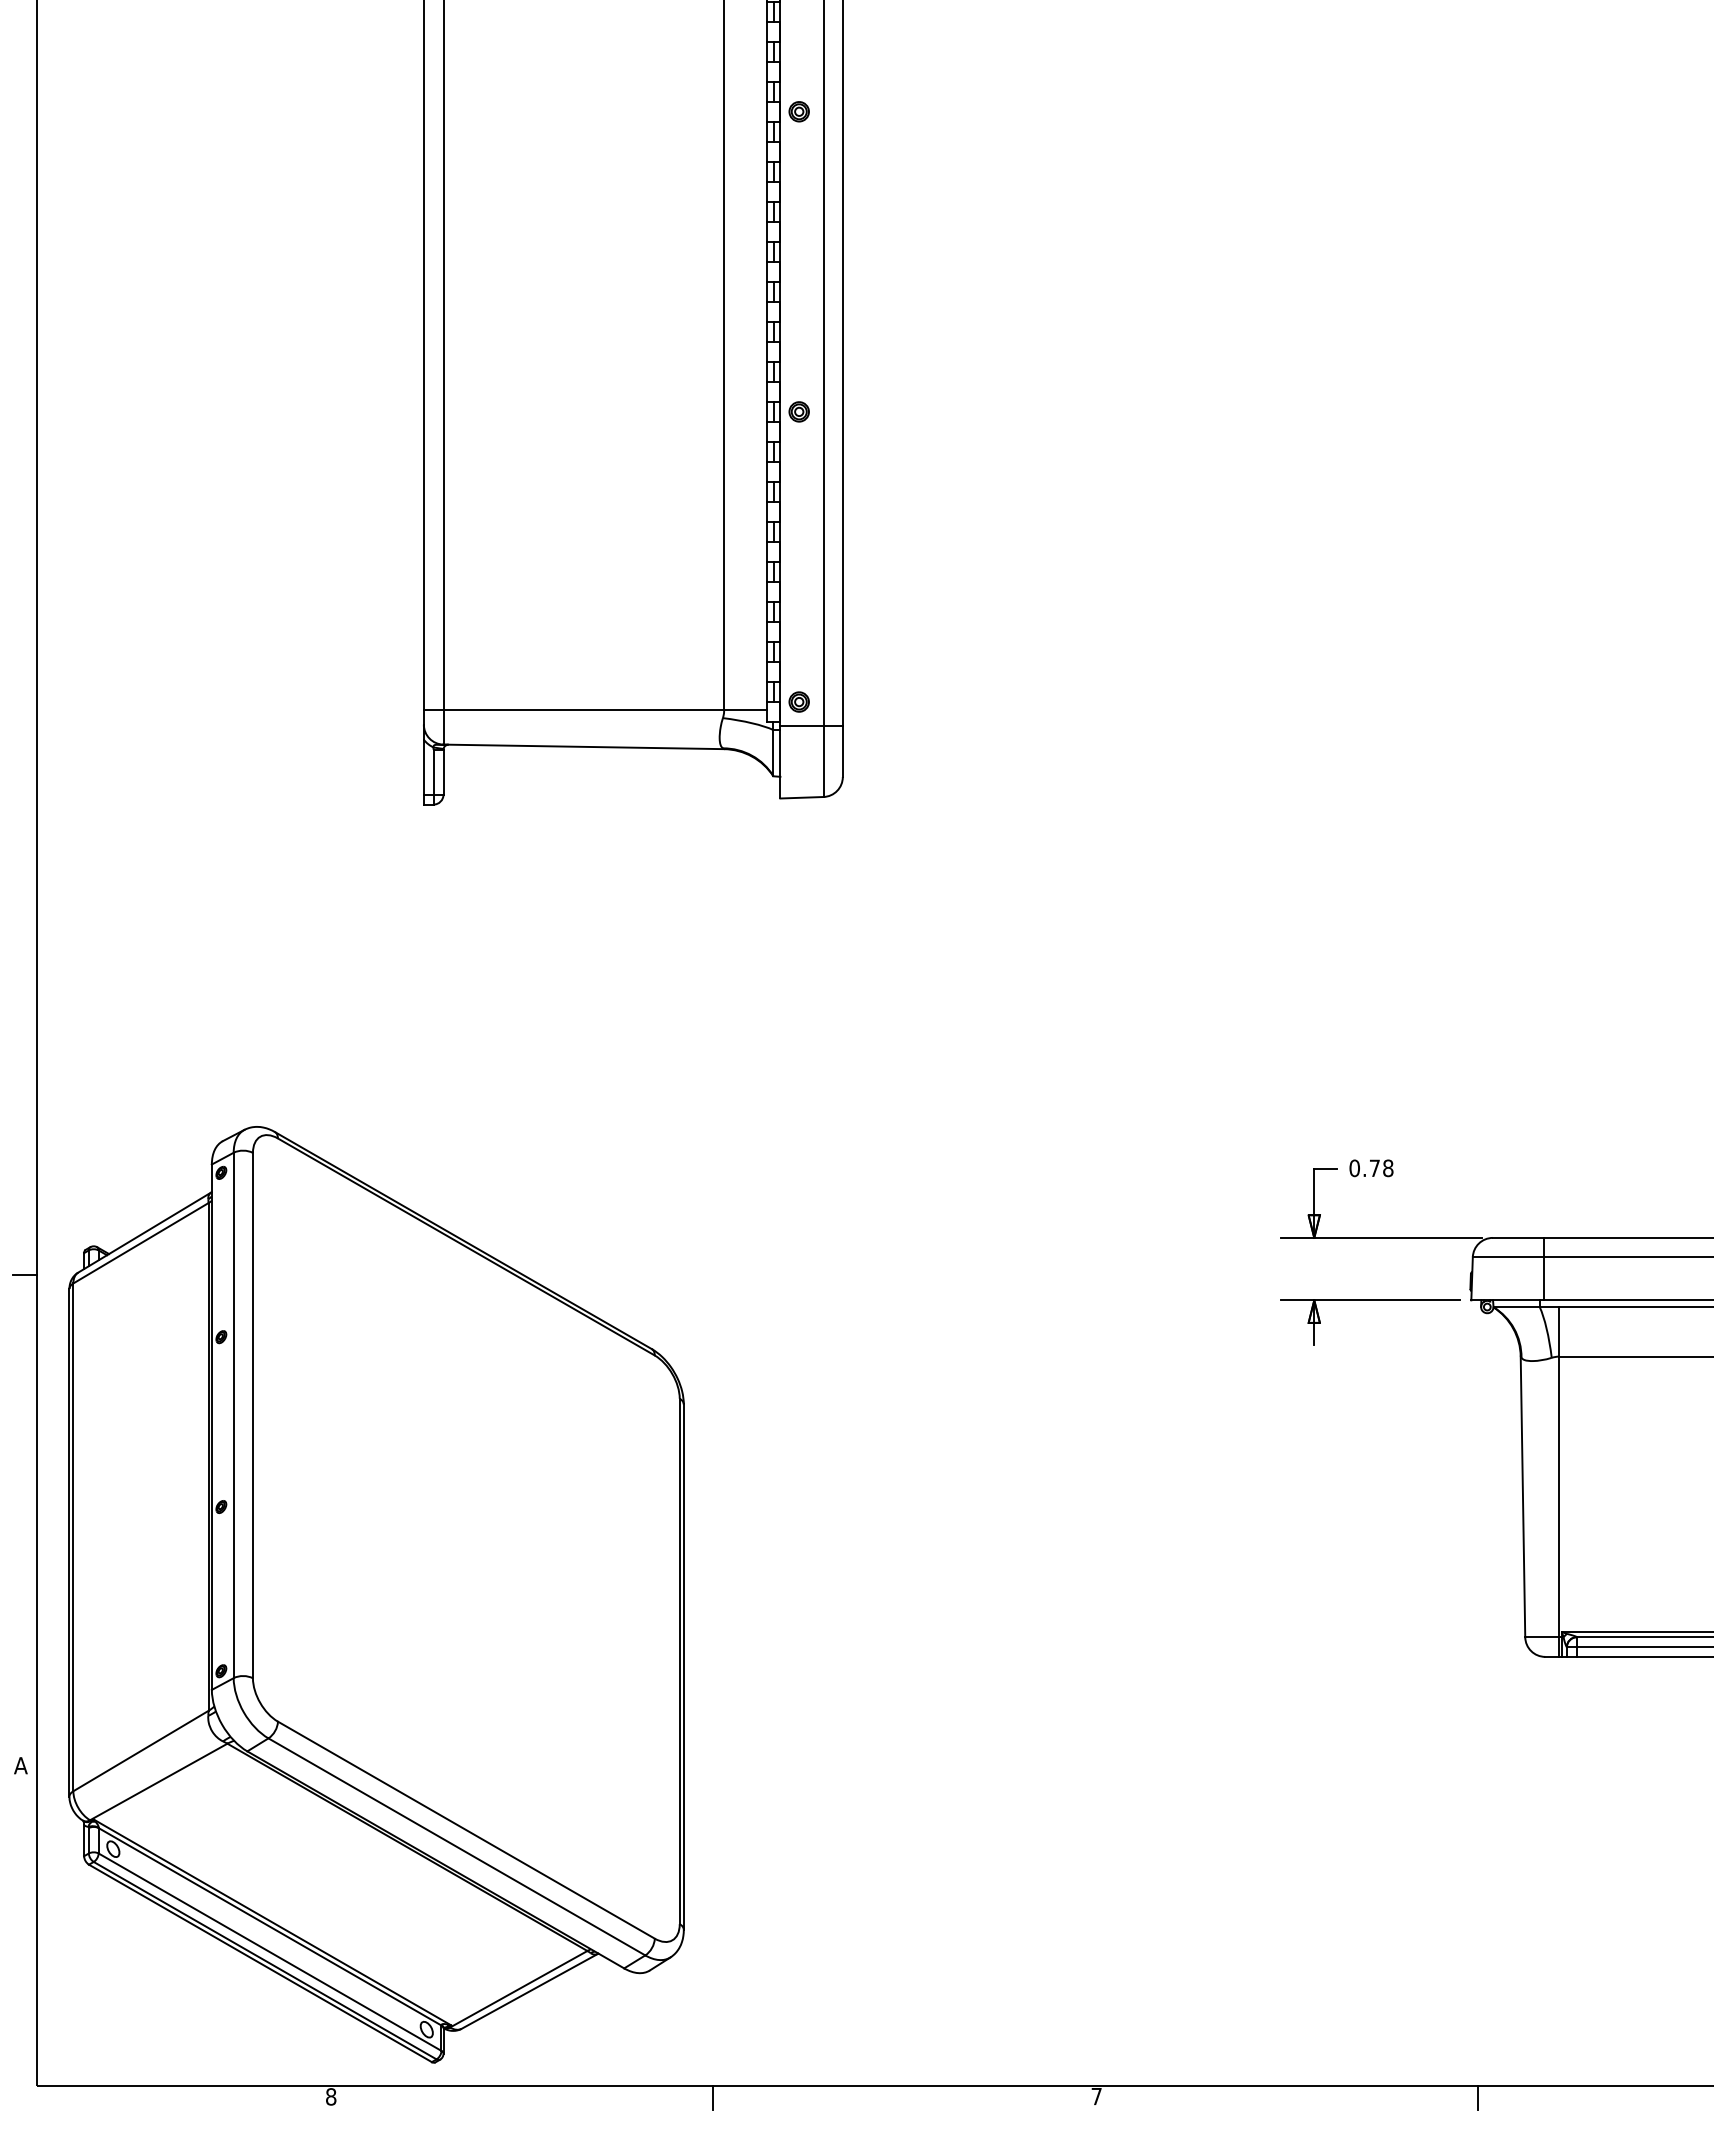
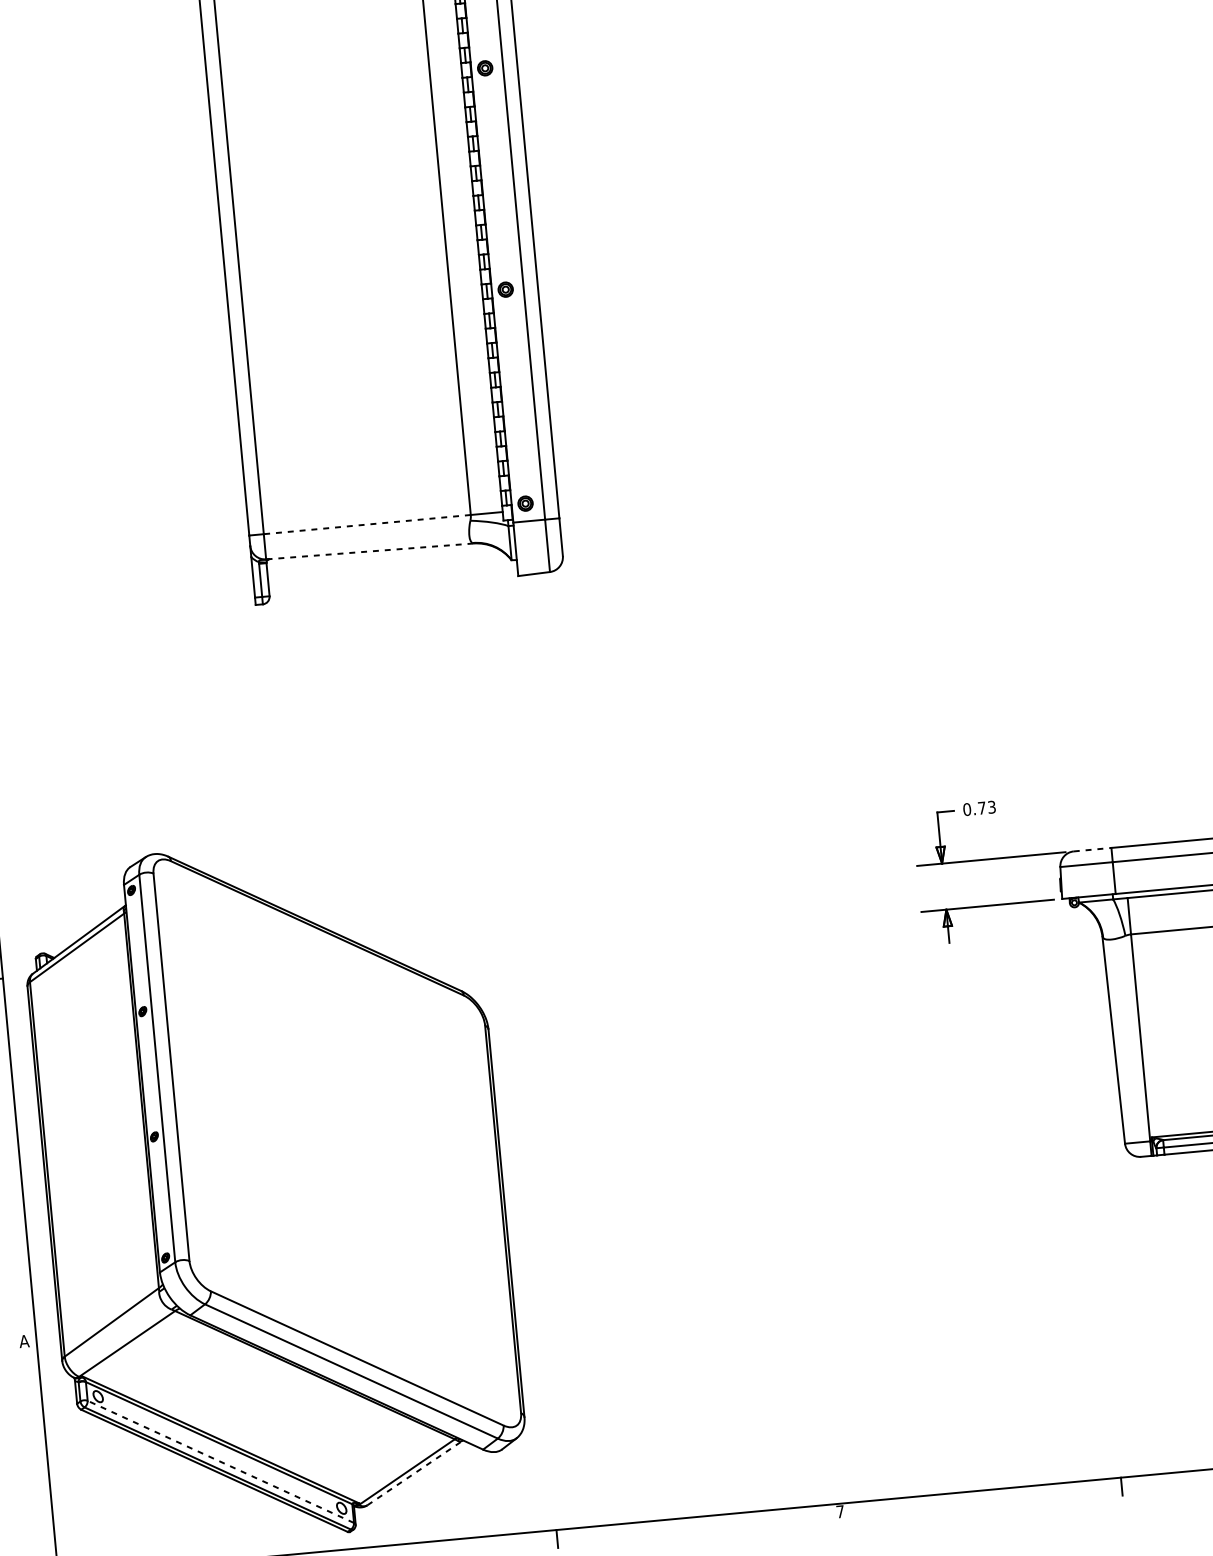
line: (583, 710) -> (367, 524), solid -> dashed
line: (583, 746) -> (369, 551), solid -> dashed
text: (1388, 1168) -> (992, 807), 0.78 -> 0.73
line: (1518, 1237) -> (1092, 849), solid -> dashed
line: (270, 1952) -> (221, 1462), solid -> dashed
line: (530, 1990) -> (415, 1472), solid -> dashed

